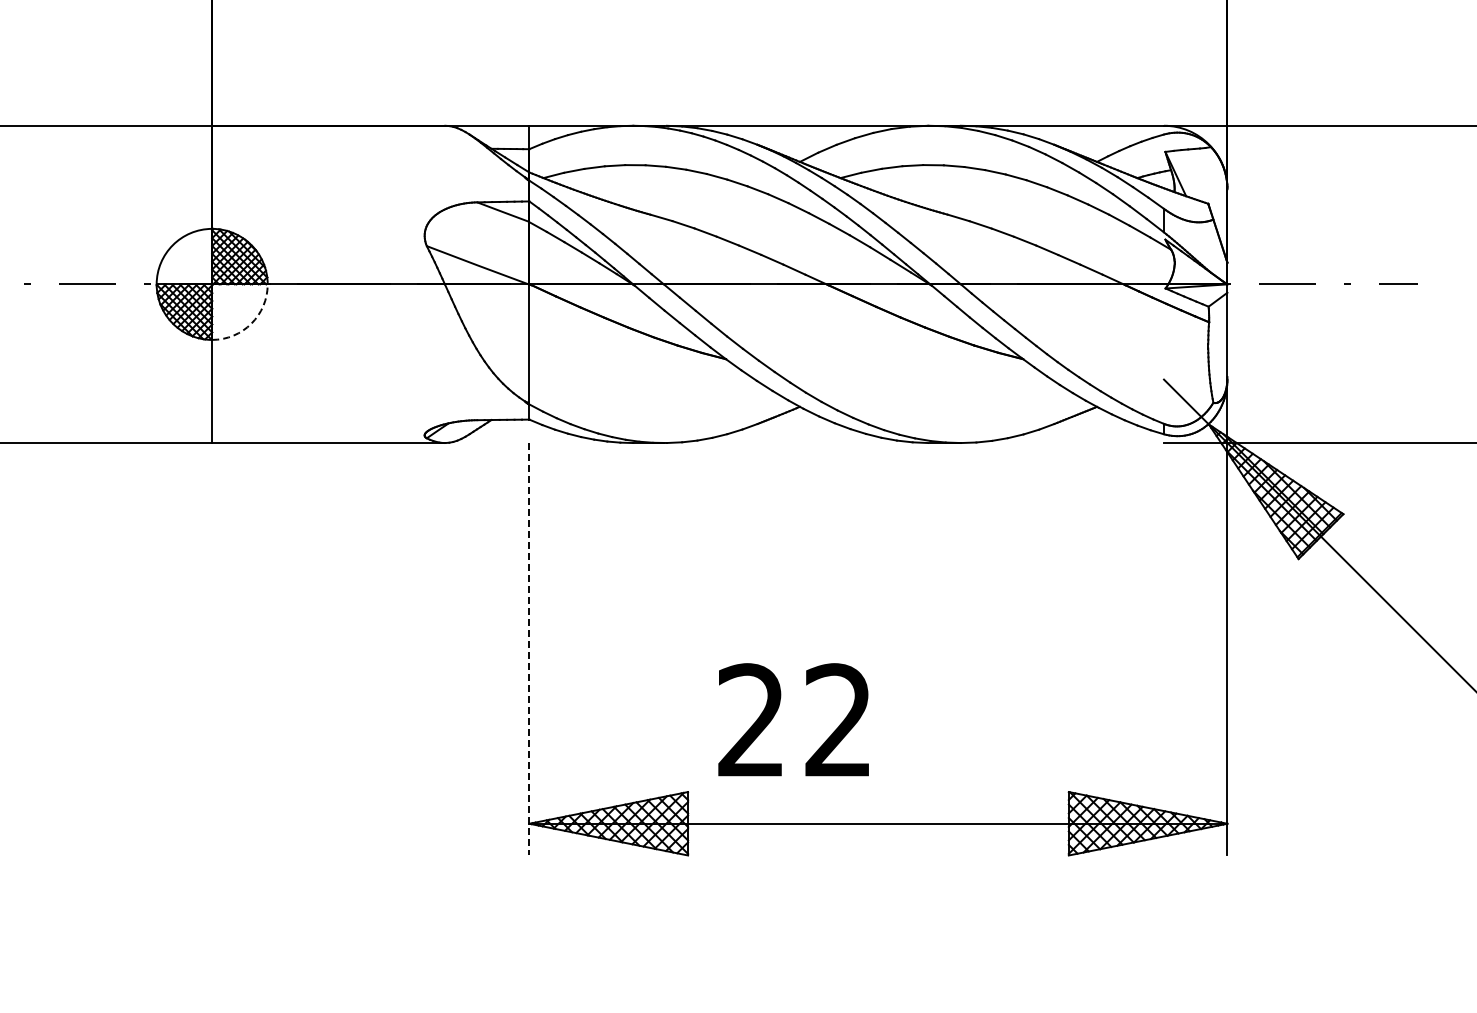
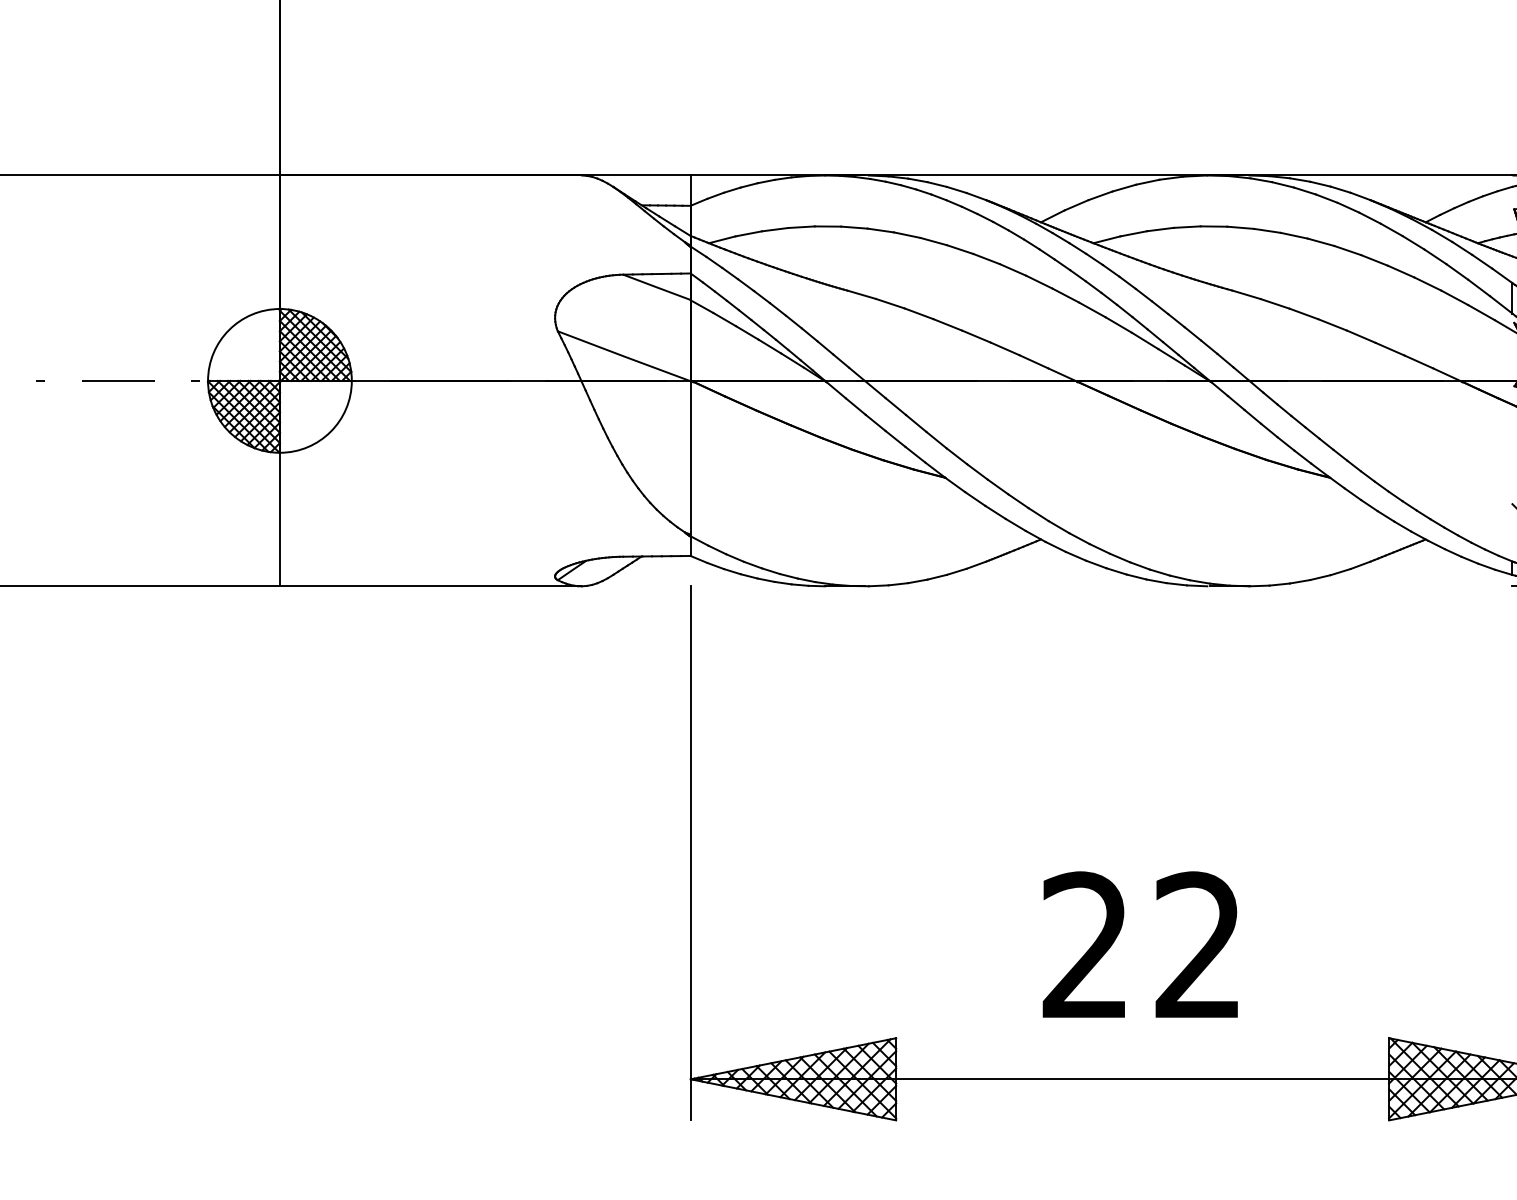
arc: (251, 323) -> (330, 431), dashed -> solid
line: (529, 649) -> (690, 853), dashed -> solid
text: (793, 719) -> (1140, 944), moved

